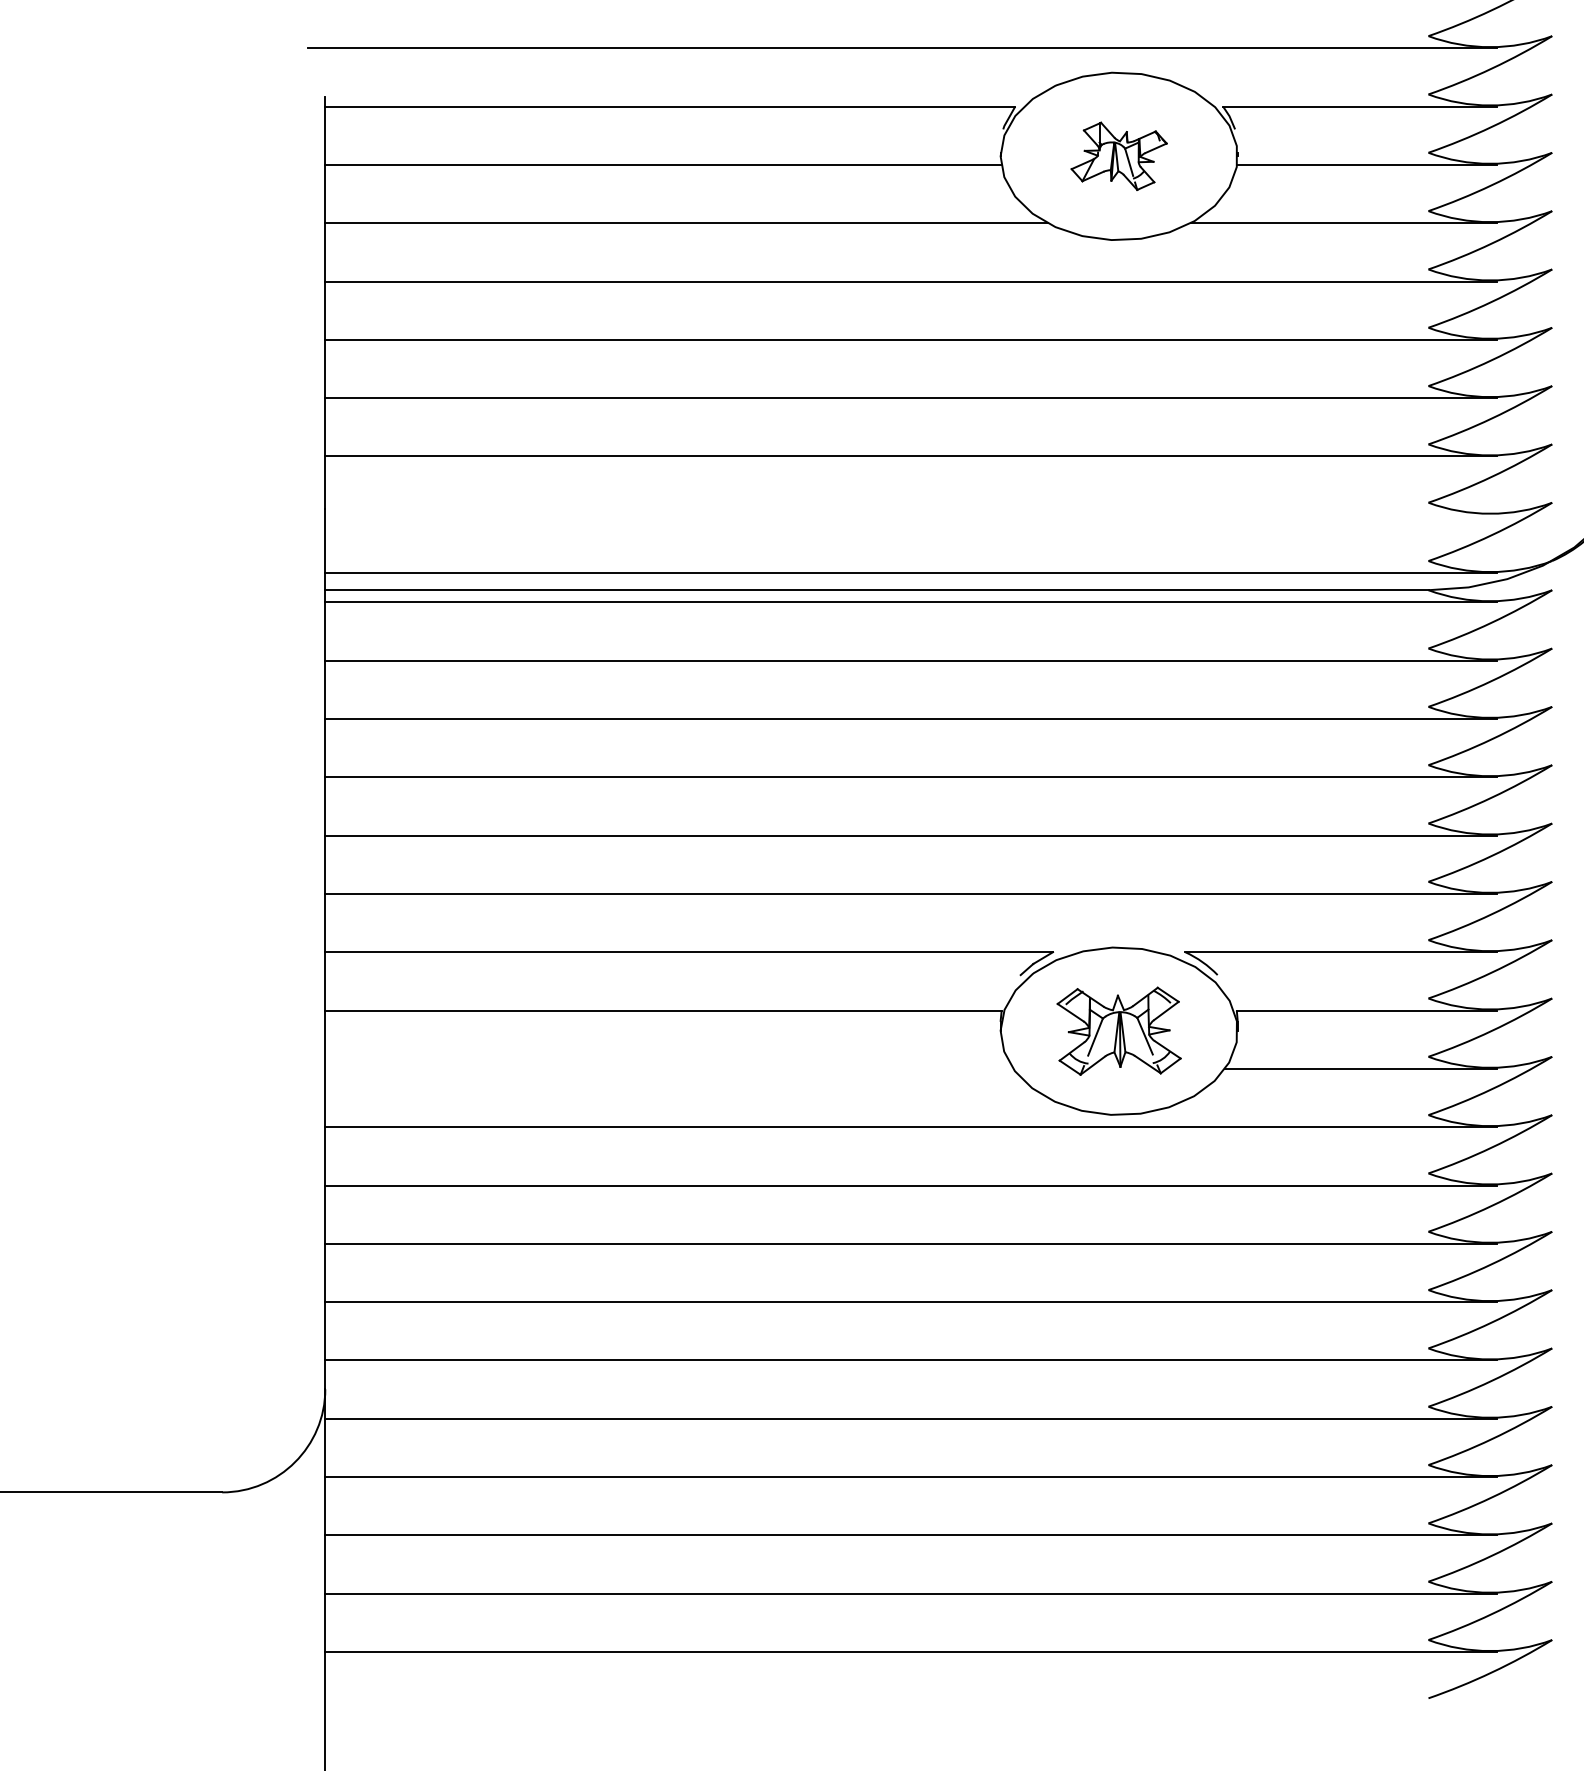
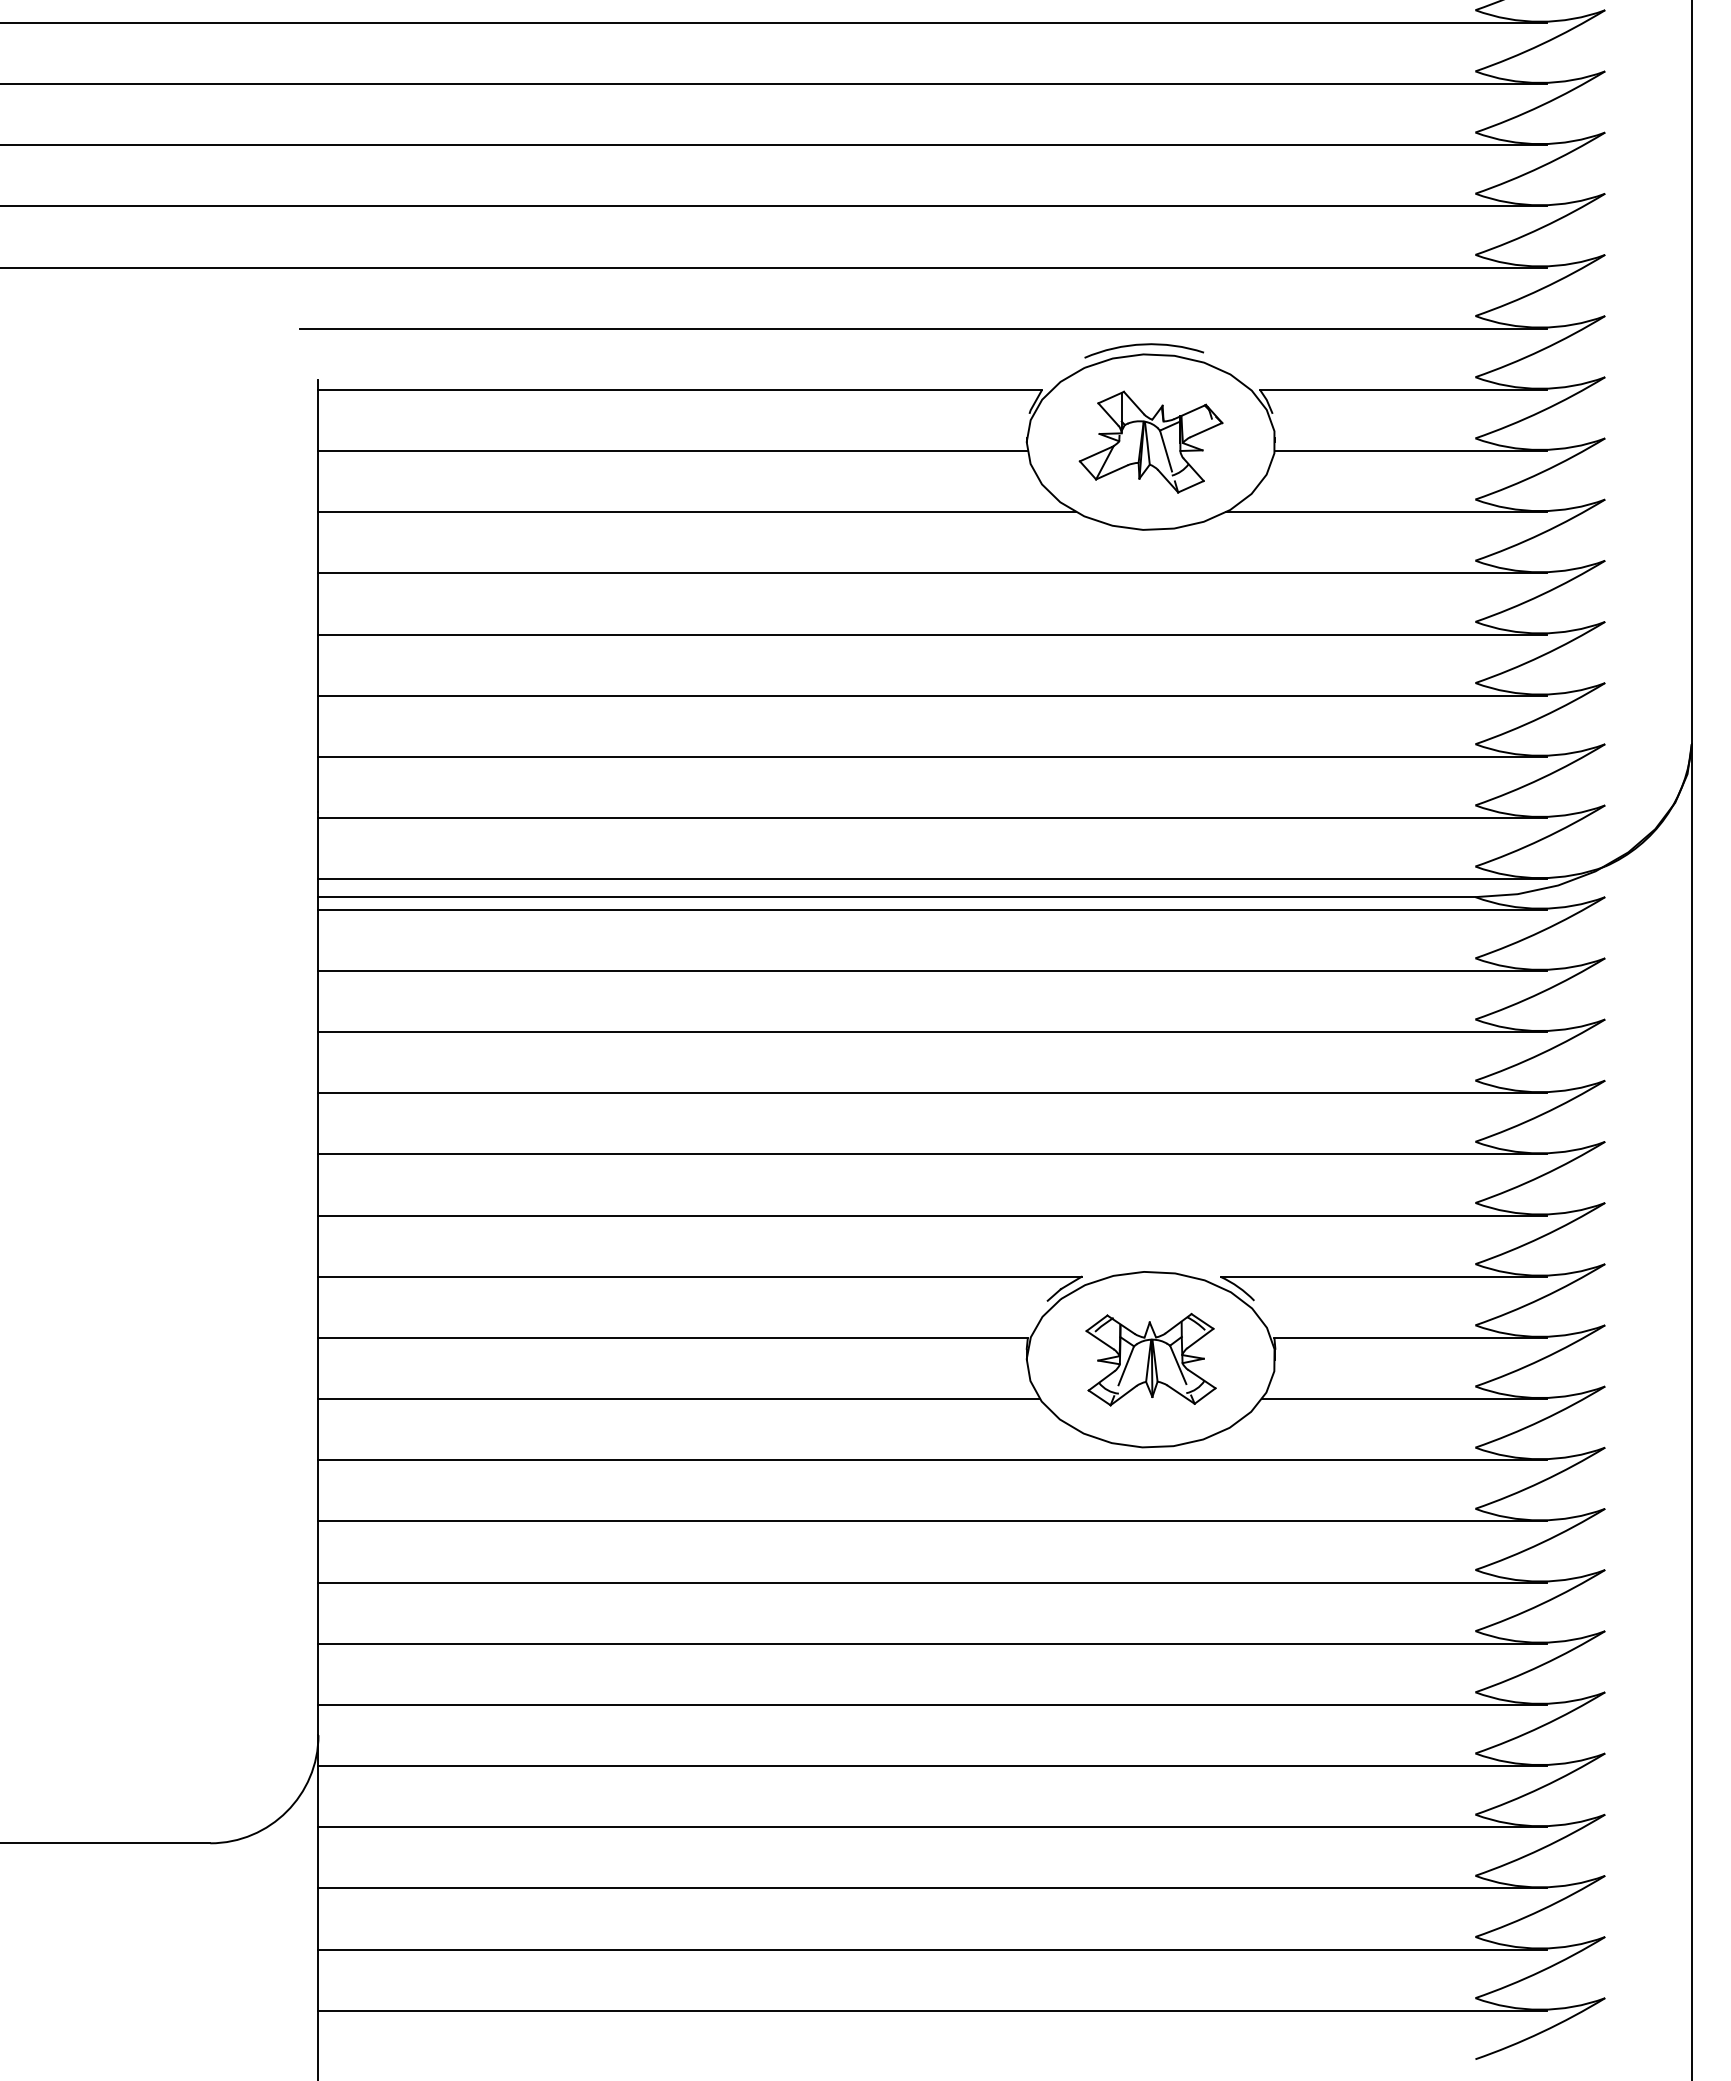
arc: (1112, 64) -> (1144, 345), added
part: (1118, 155) -> (1150, 441), size x1.43
line: (910, 515) -> (932, 818), added
line: (668, 1069) -> (678, 1399), added

